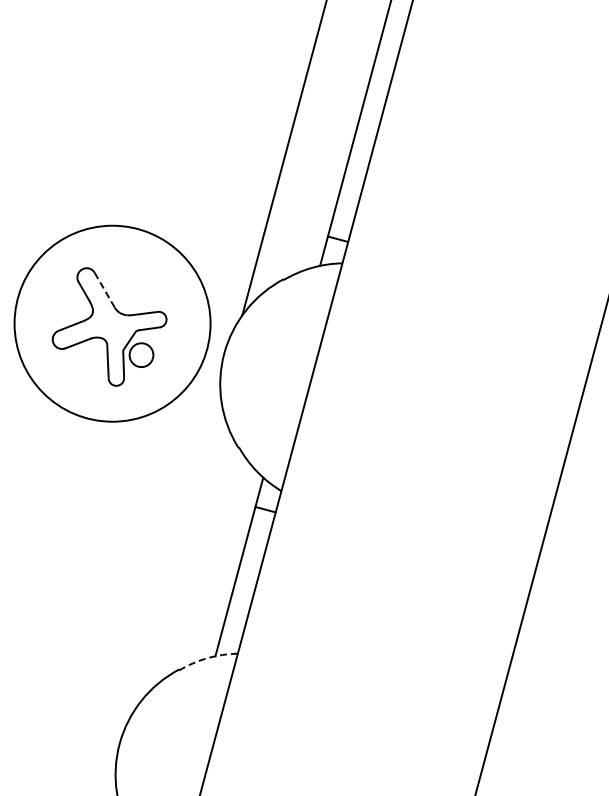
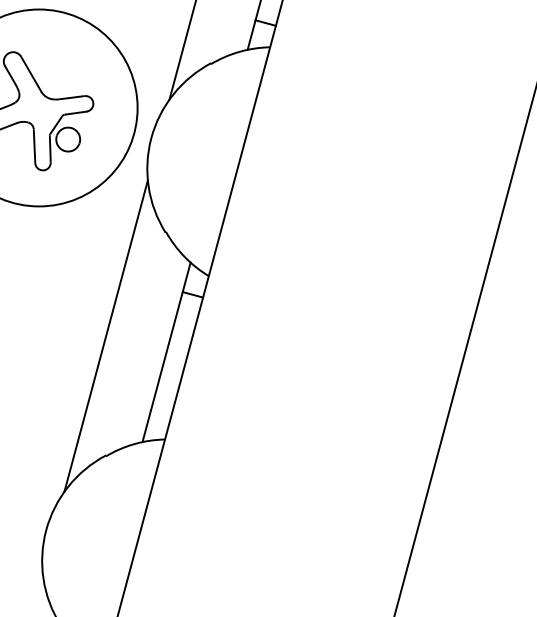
line: (105, 290) -> (32, 74), dashed -> solid
line: (178, 550) -> (105, 335), added
arc: (207, 658) -> (134, 444), dashed -> solid

